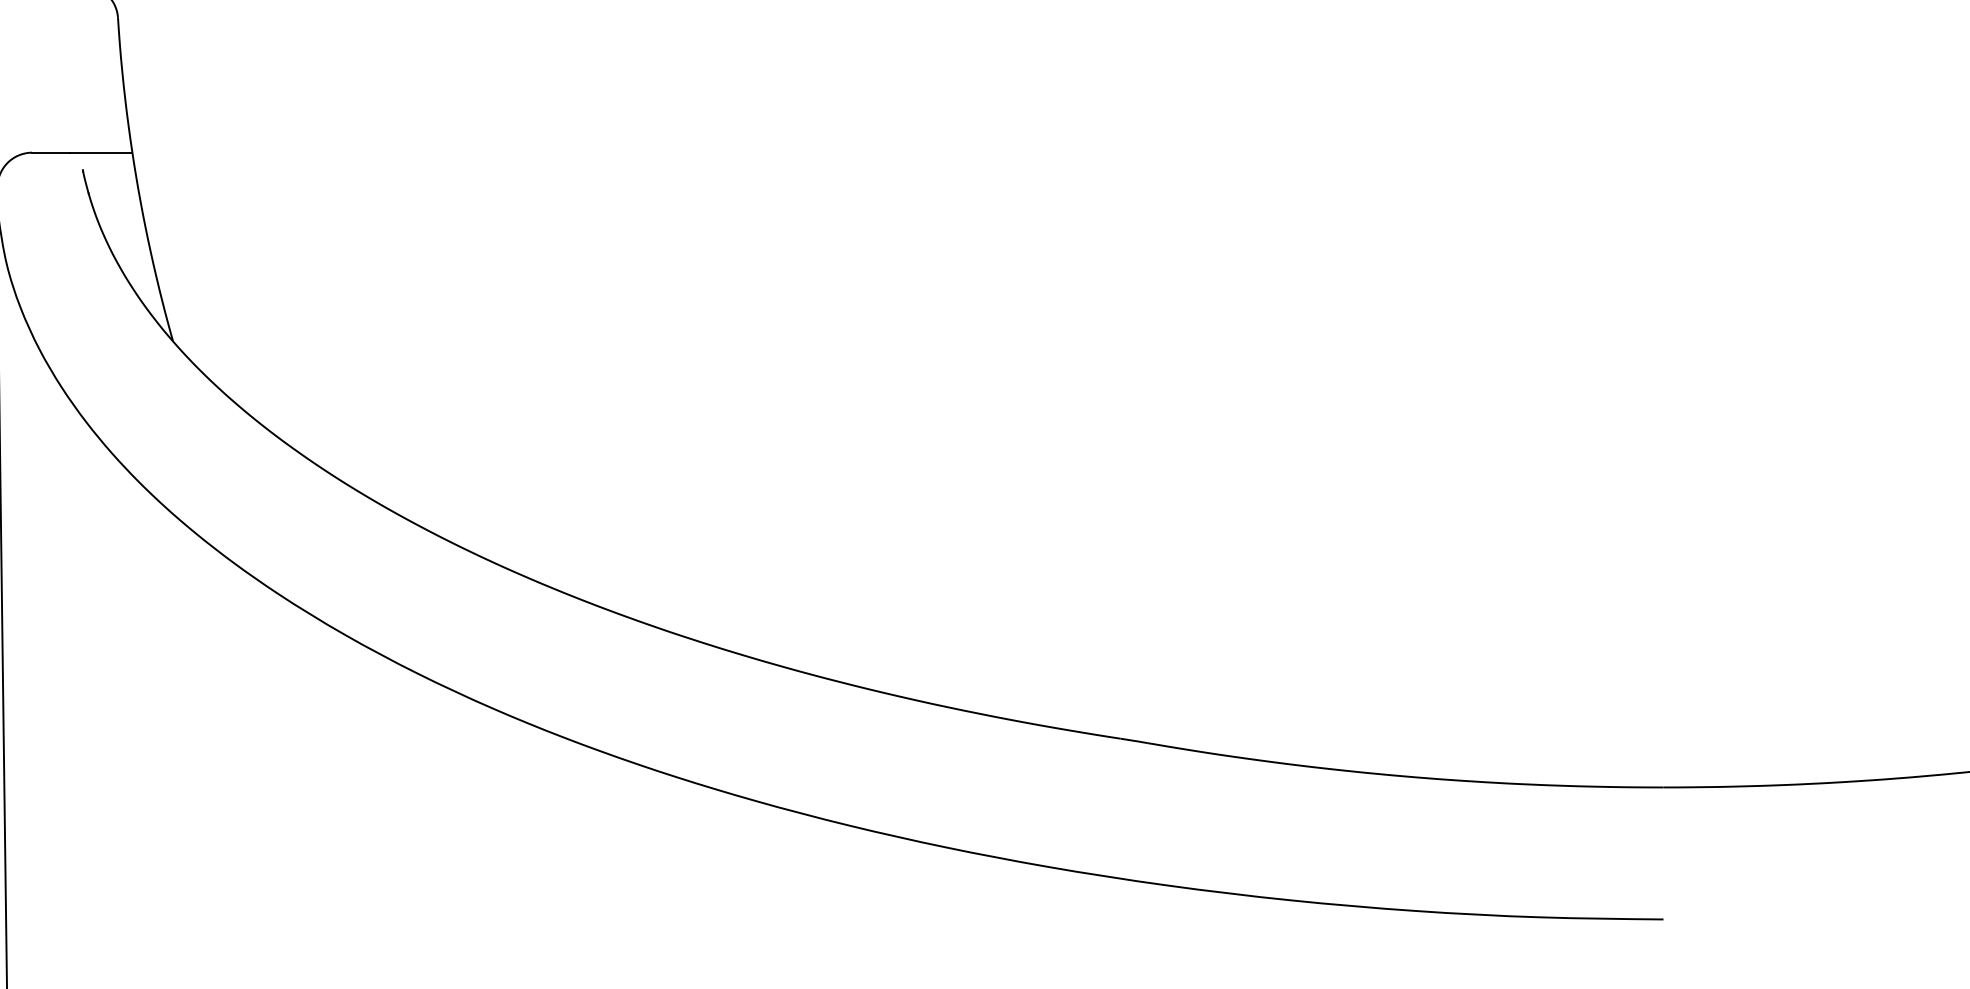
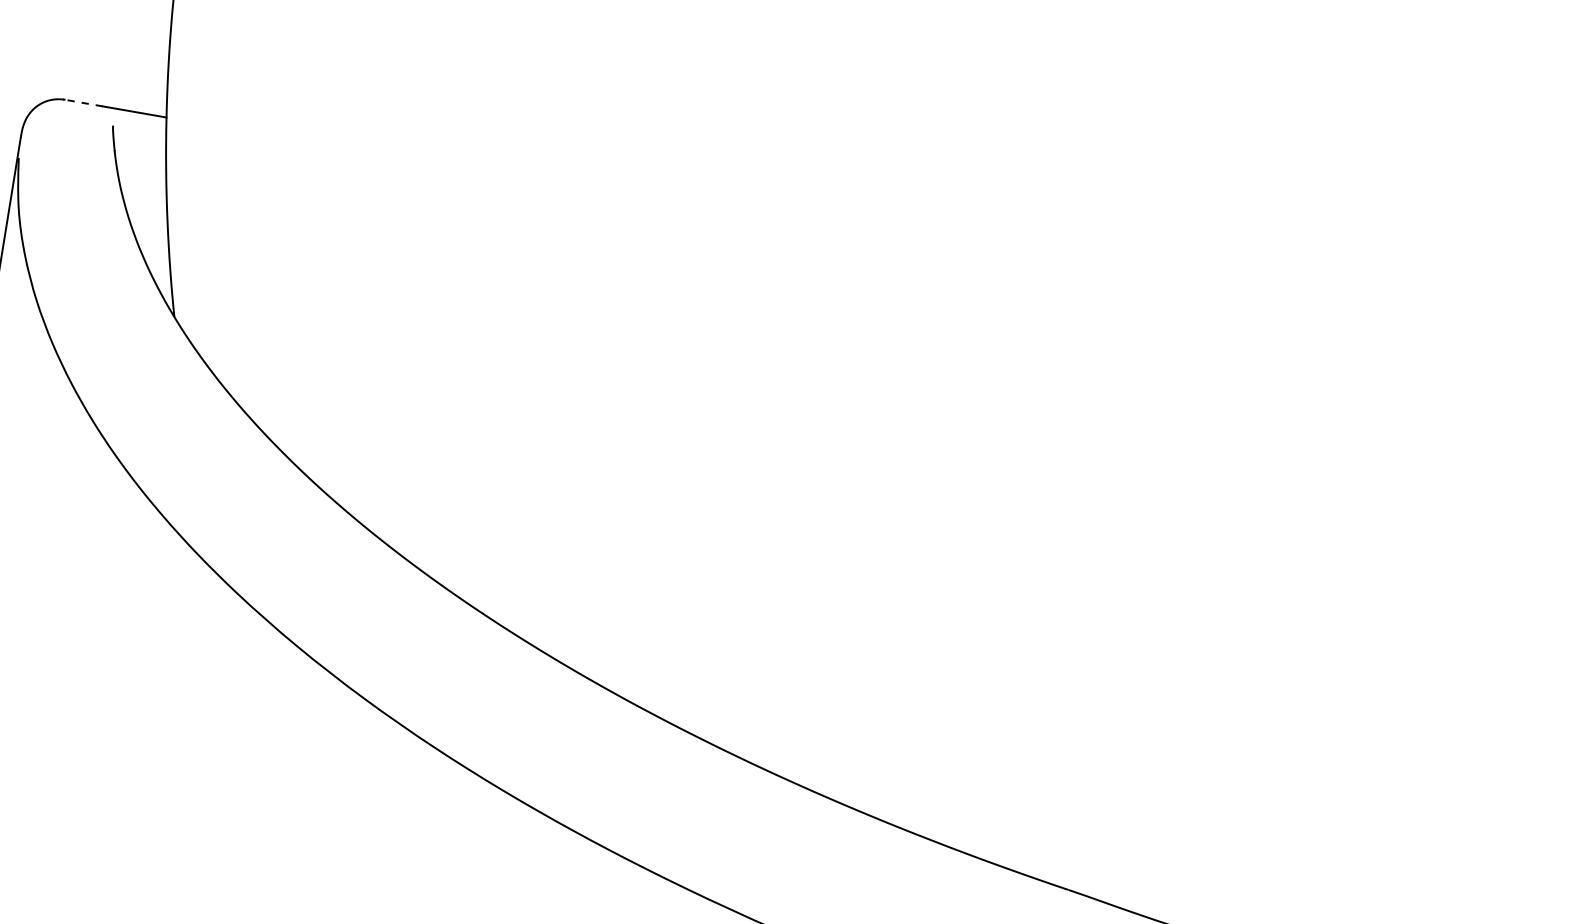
line: (51, 152) -> (84, 103), solid -> dashed

